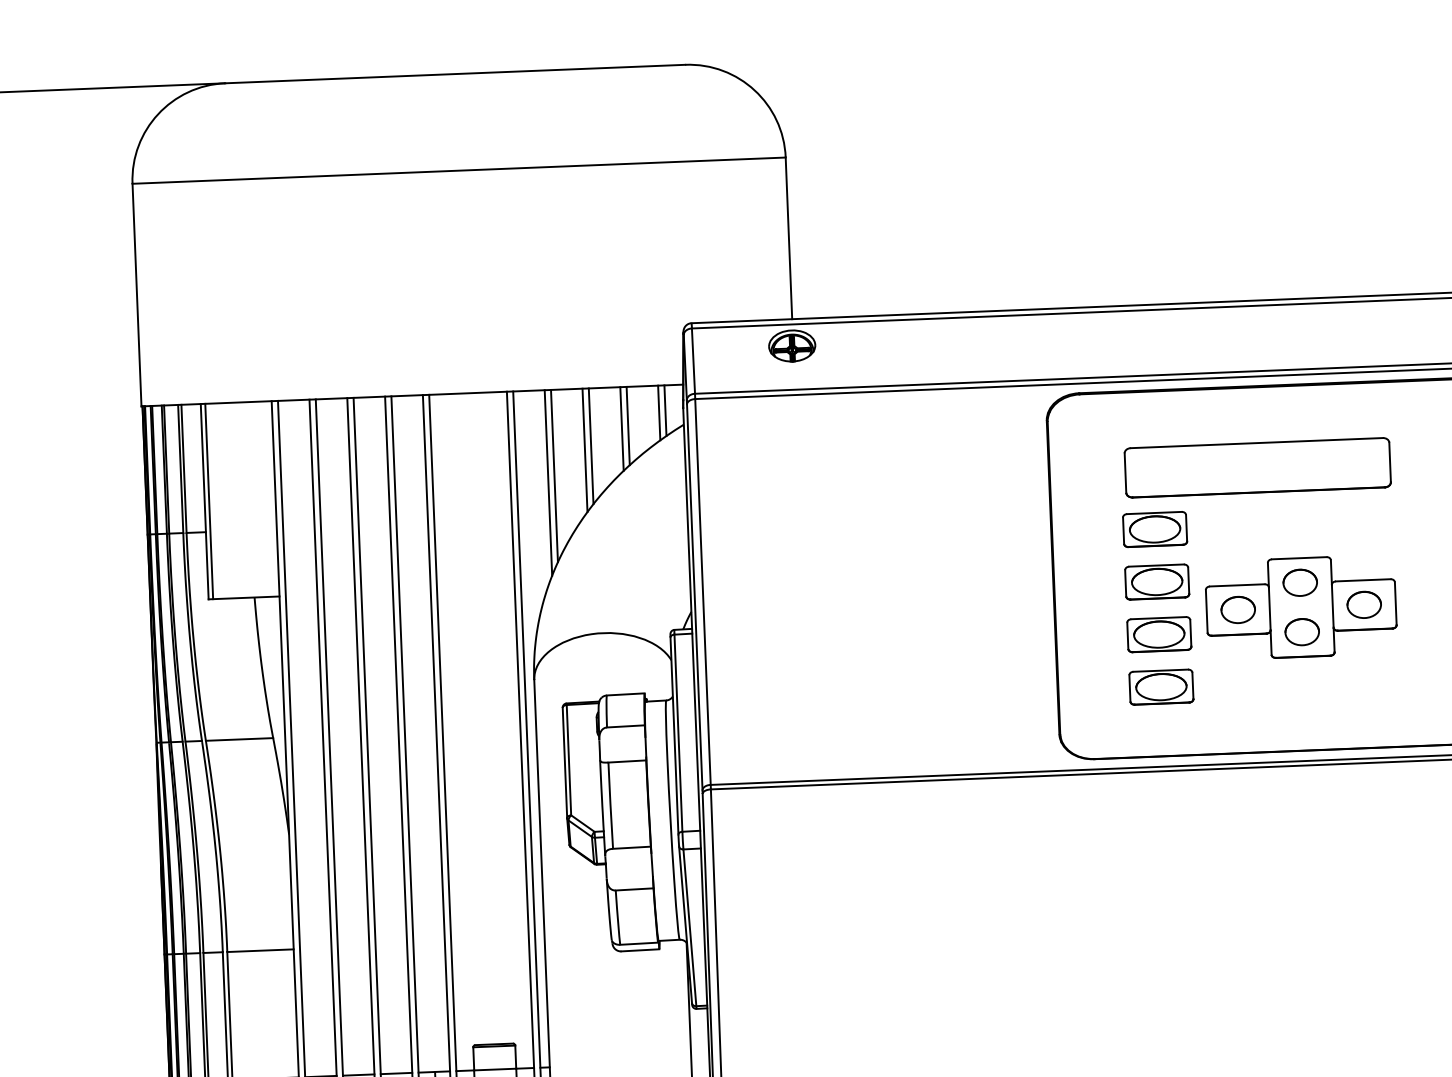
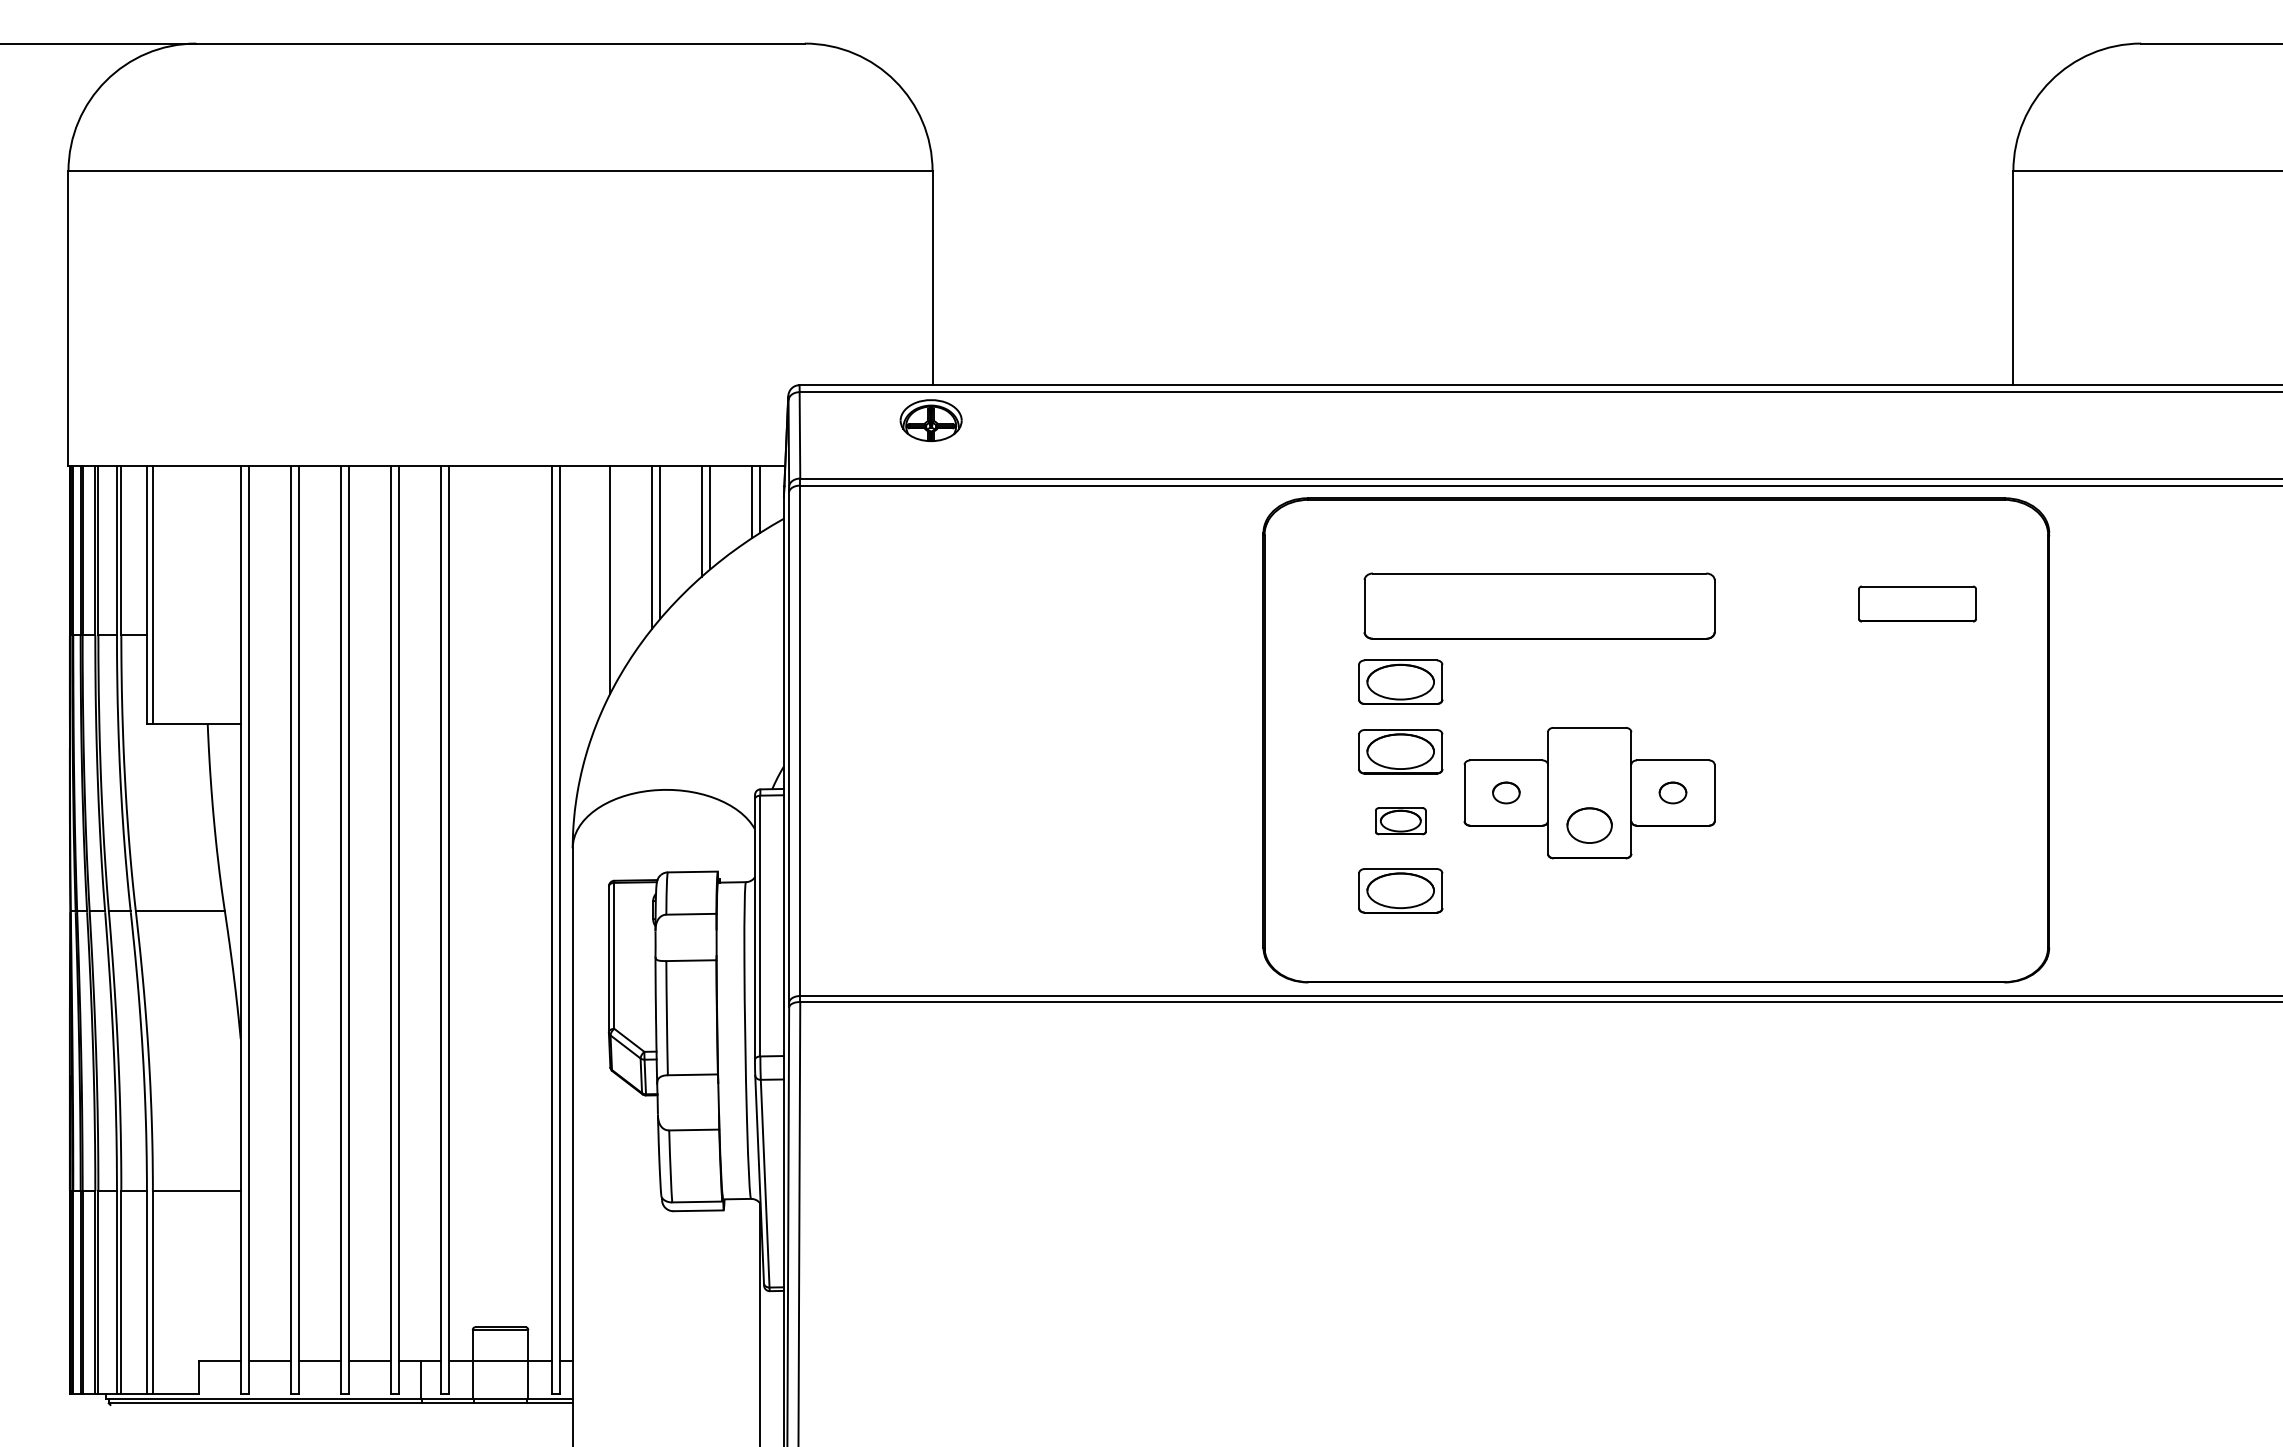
line: (548, 482) -> (601, 588), removed
part: (1300, 582) -> (1589, 760), removed
part: (1363, 604) -> (1672, 792), size x0.6
part: (1238, 609) -> (1506, 792), size x0.6
part: (1159, 634) -> (1400, 820), size x0.6

